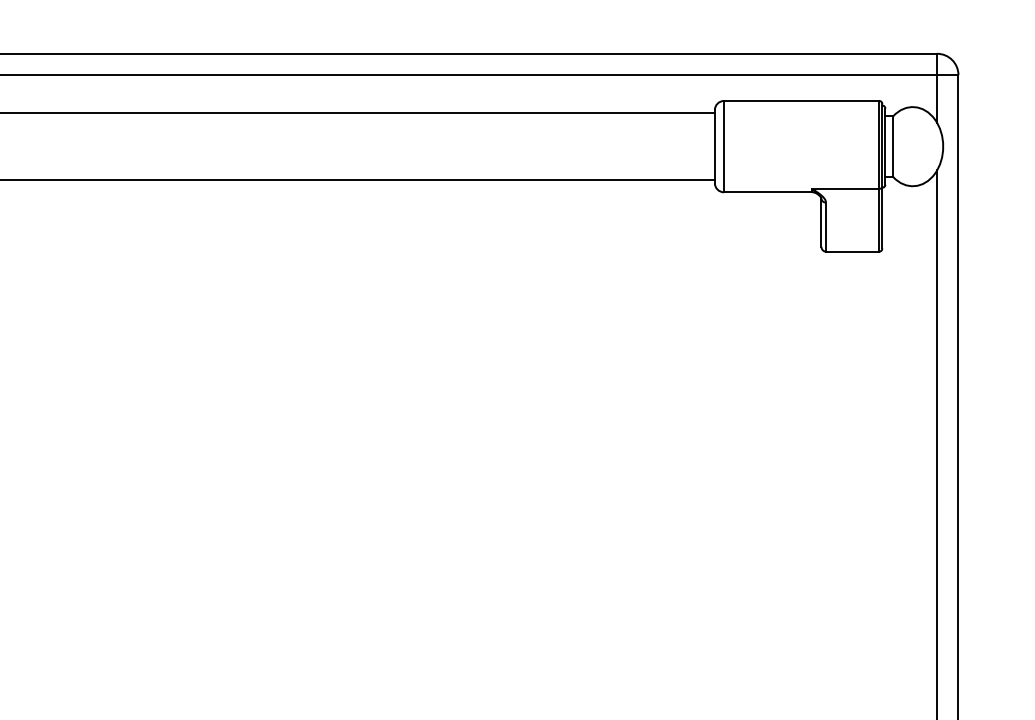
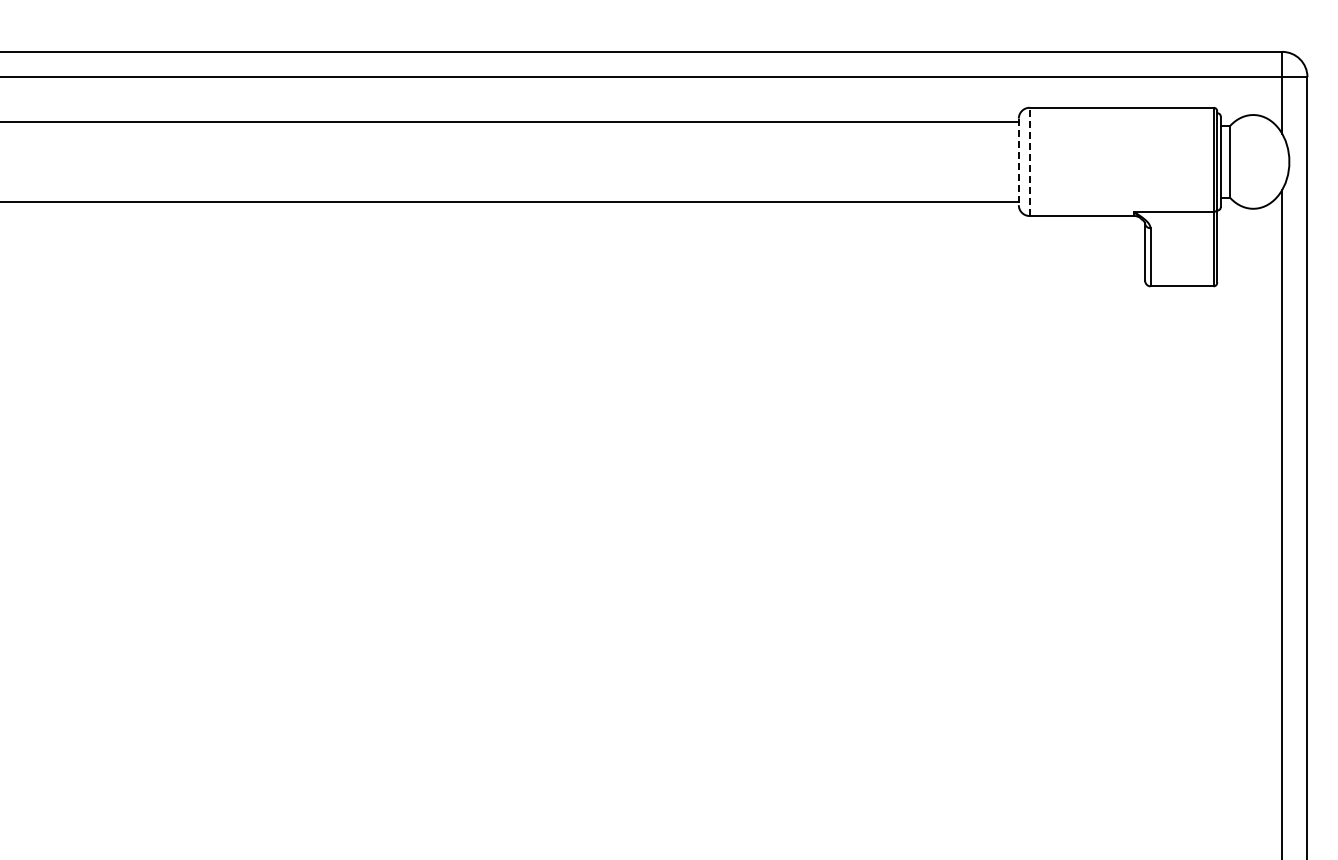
line: (723, 146) -> (1029, 161), solid -> dashed
line: (714, 147) -> (1018, 162), solid -> dashed

